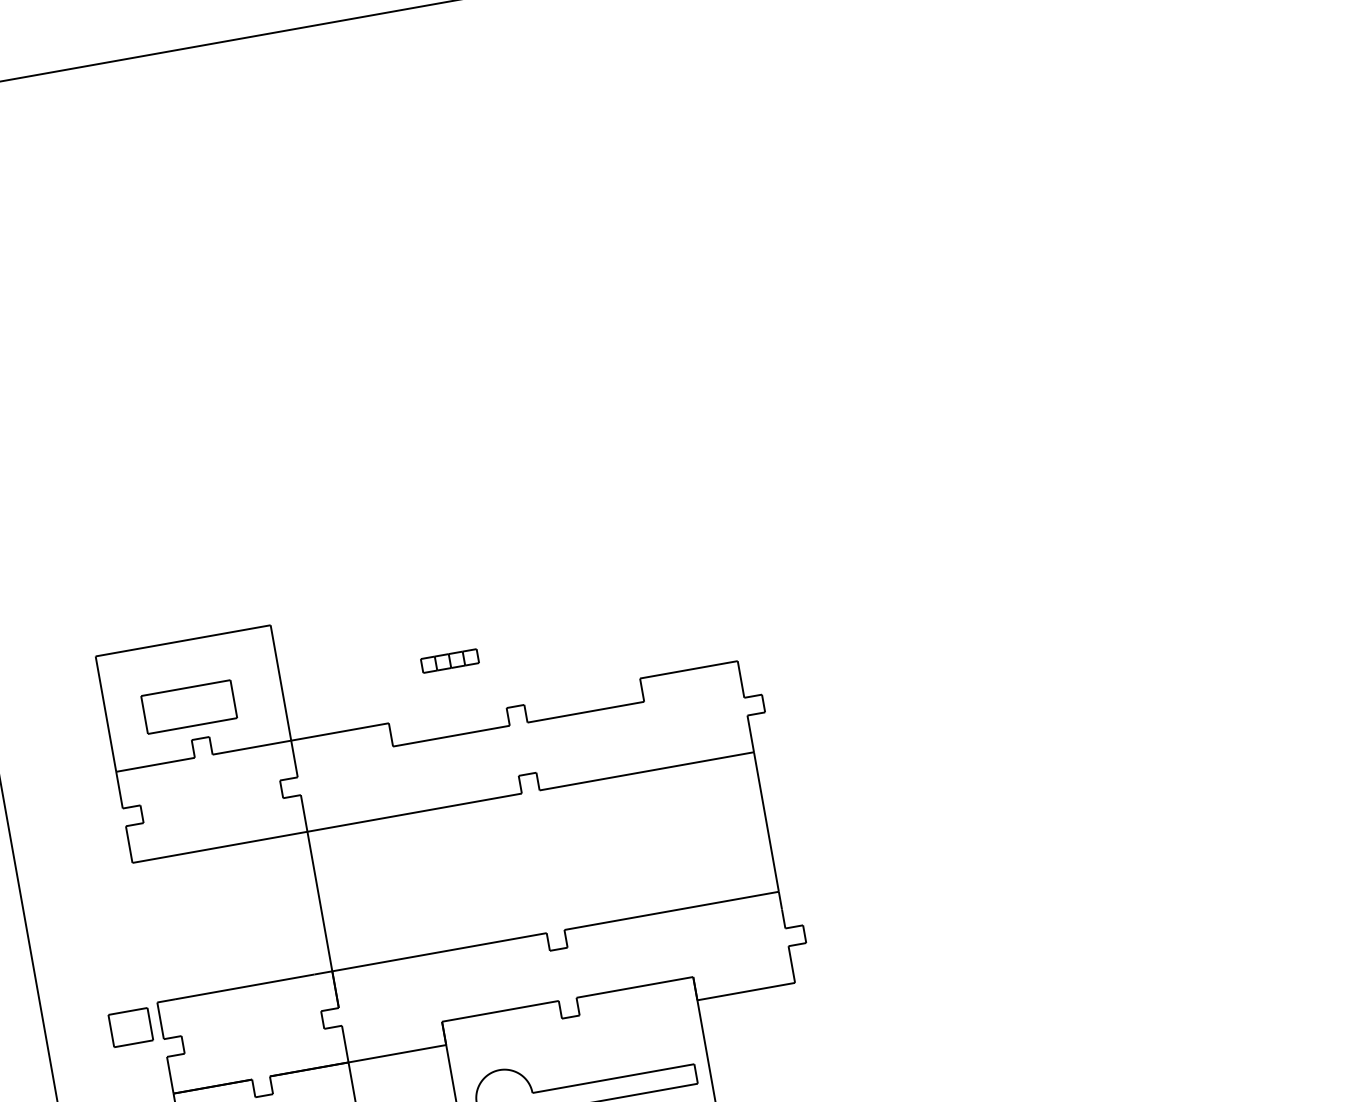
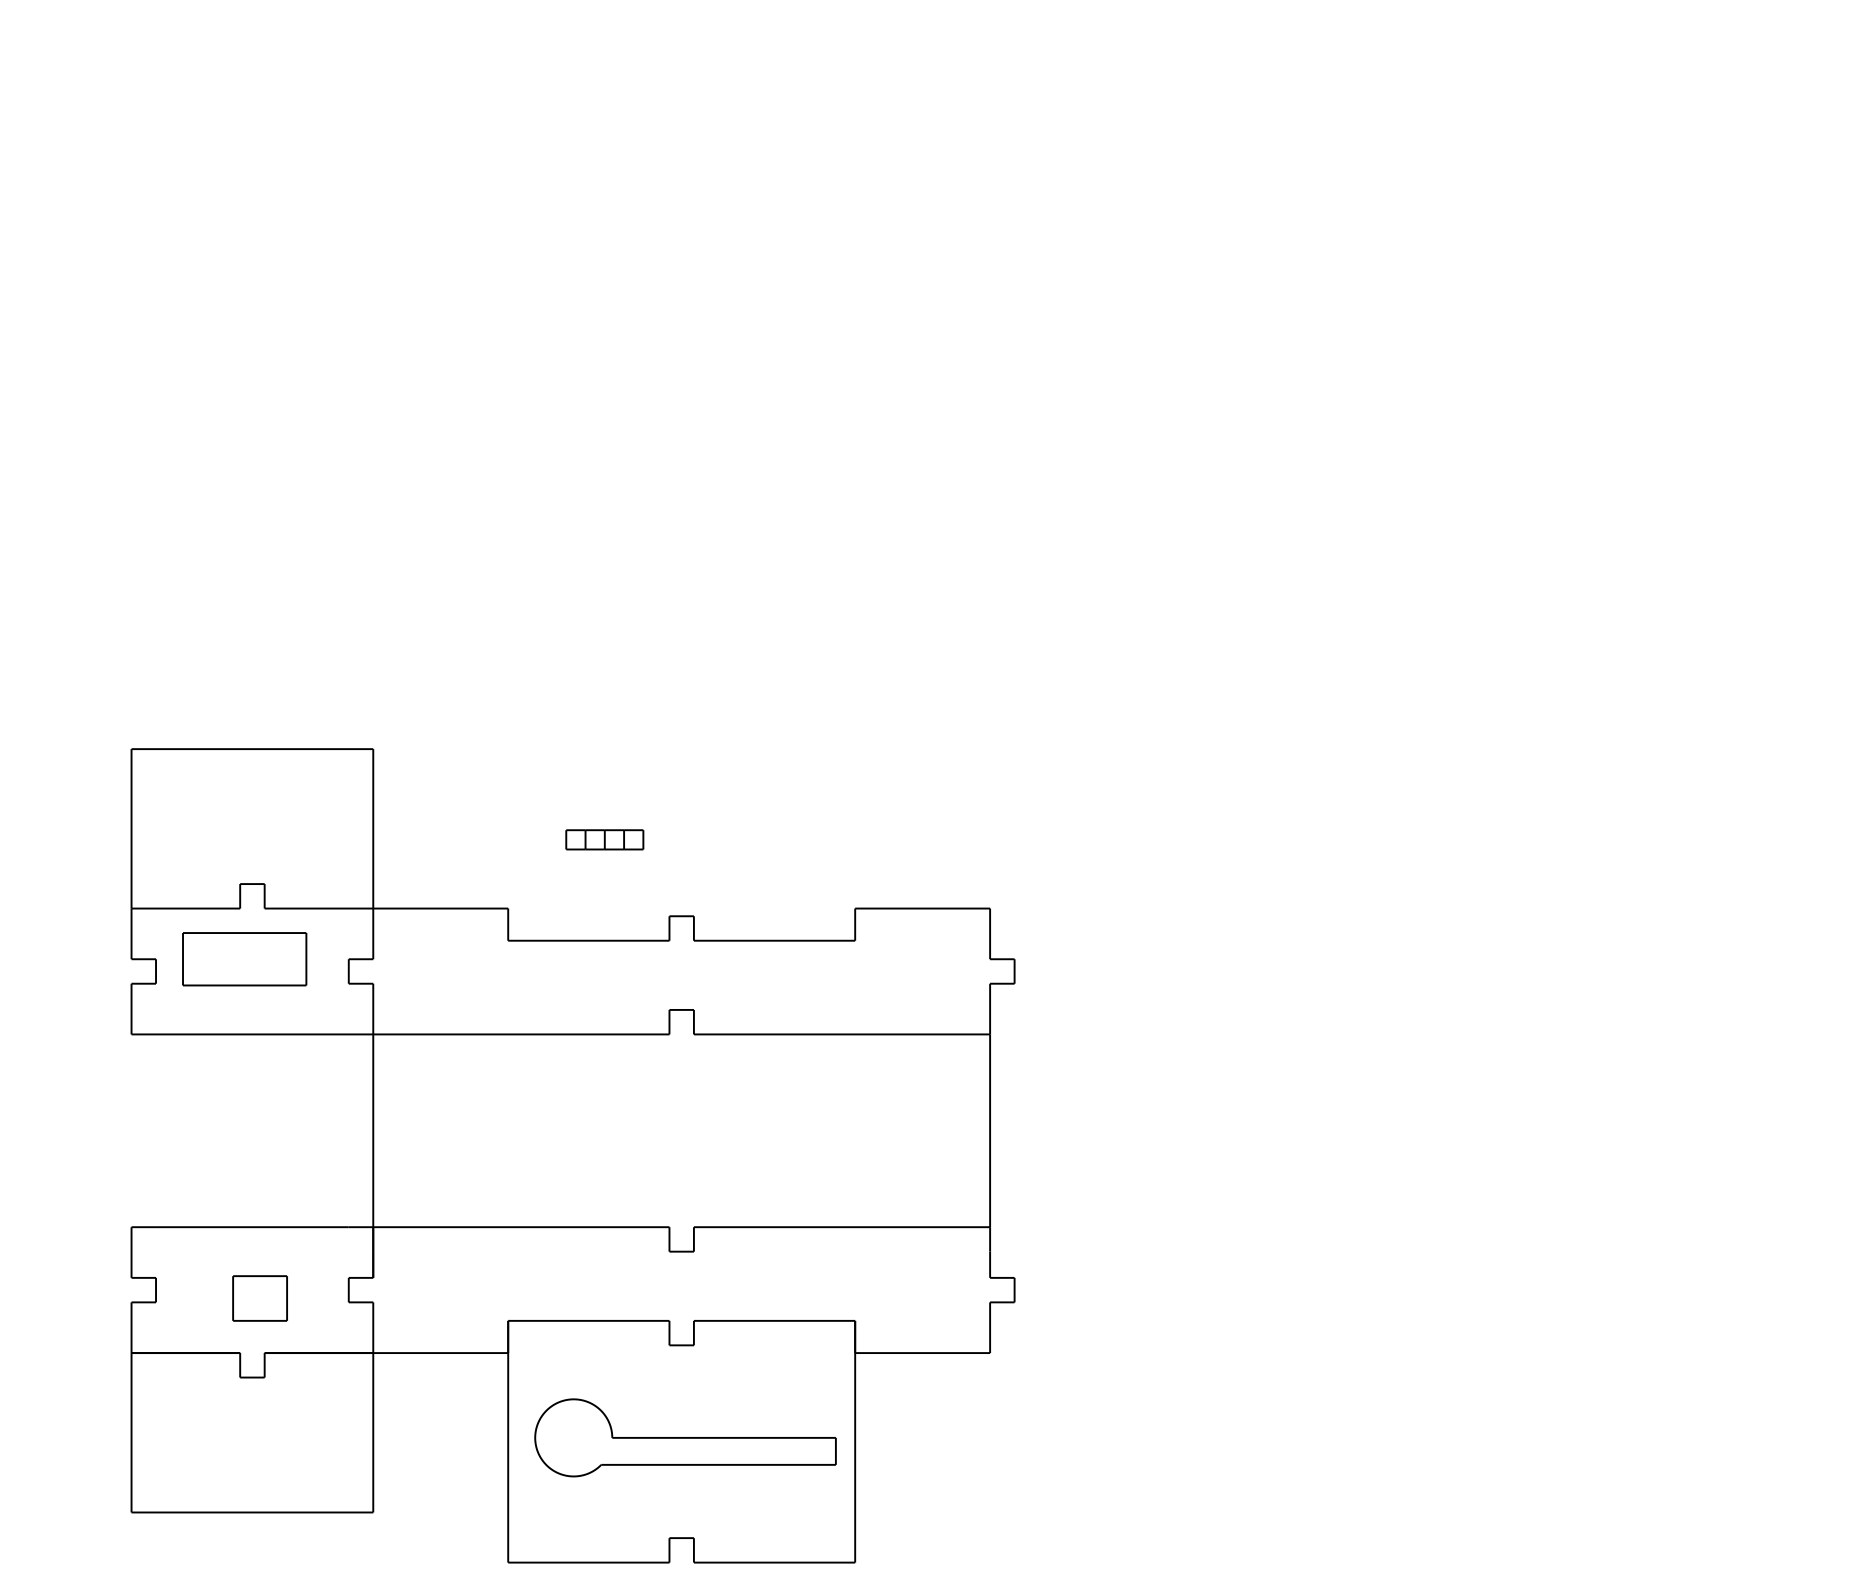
part: (189, 707) -> (244, 959), moved
part: (130, 1027) -> (259, 1298), moved

